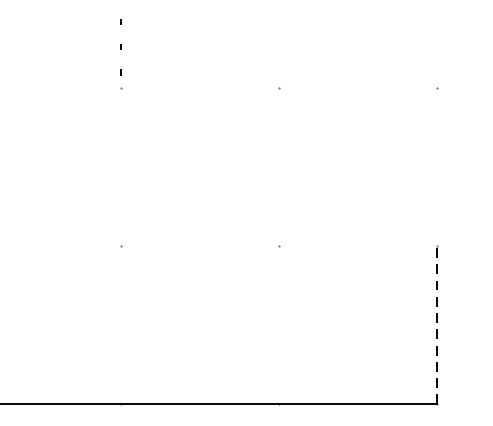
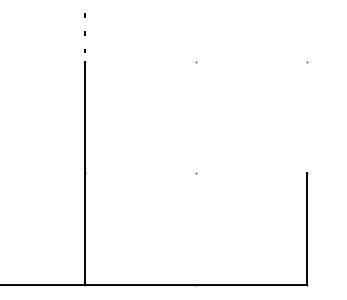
line: (121, 246) -> (85, 173), added
line: (436, 325) -> (307, 229), dashed -> solid

